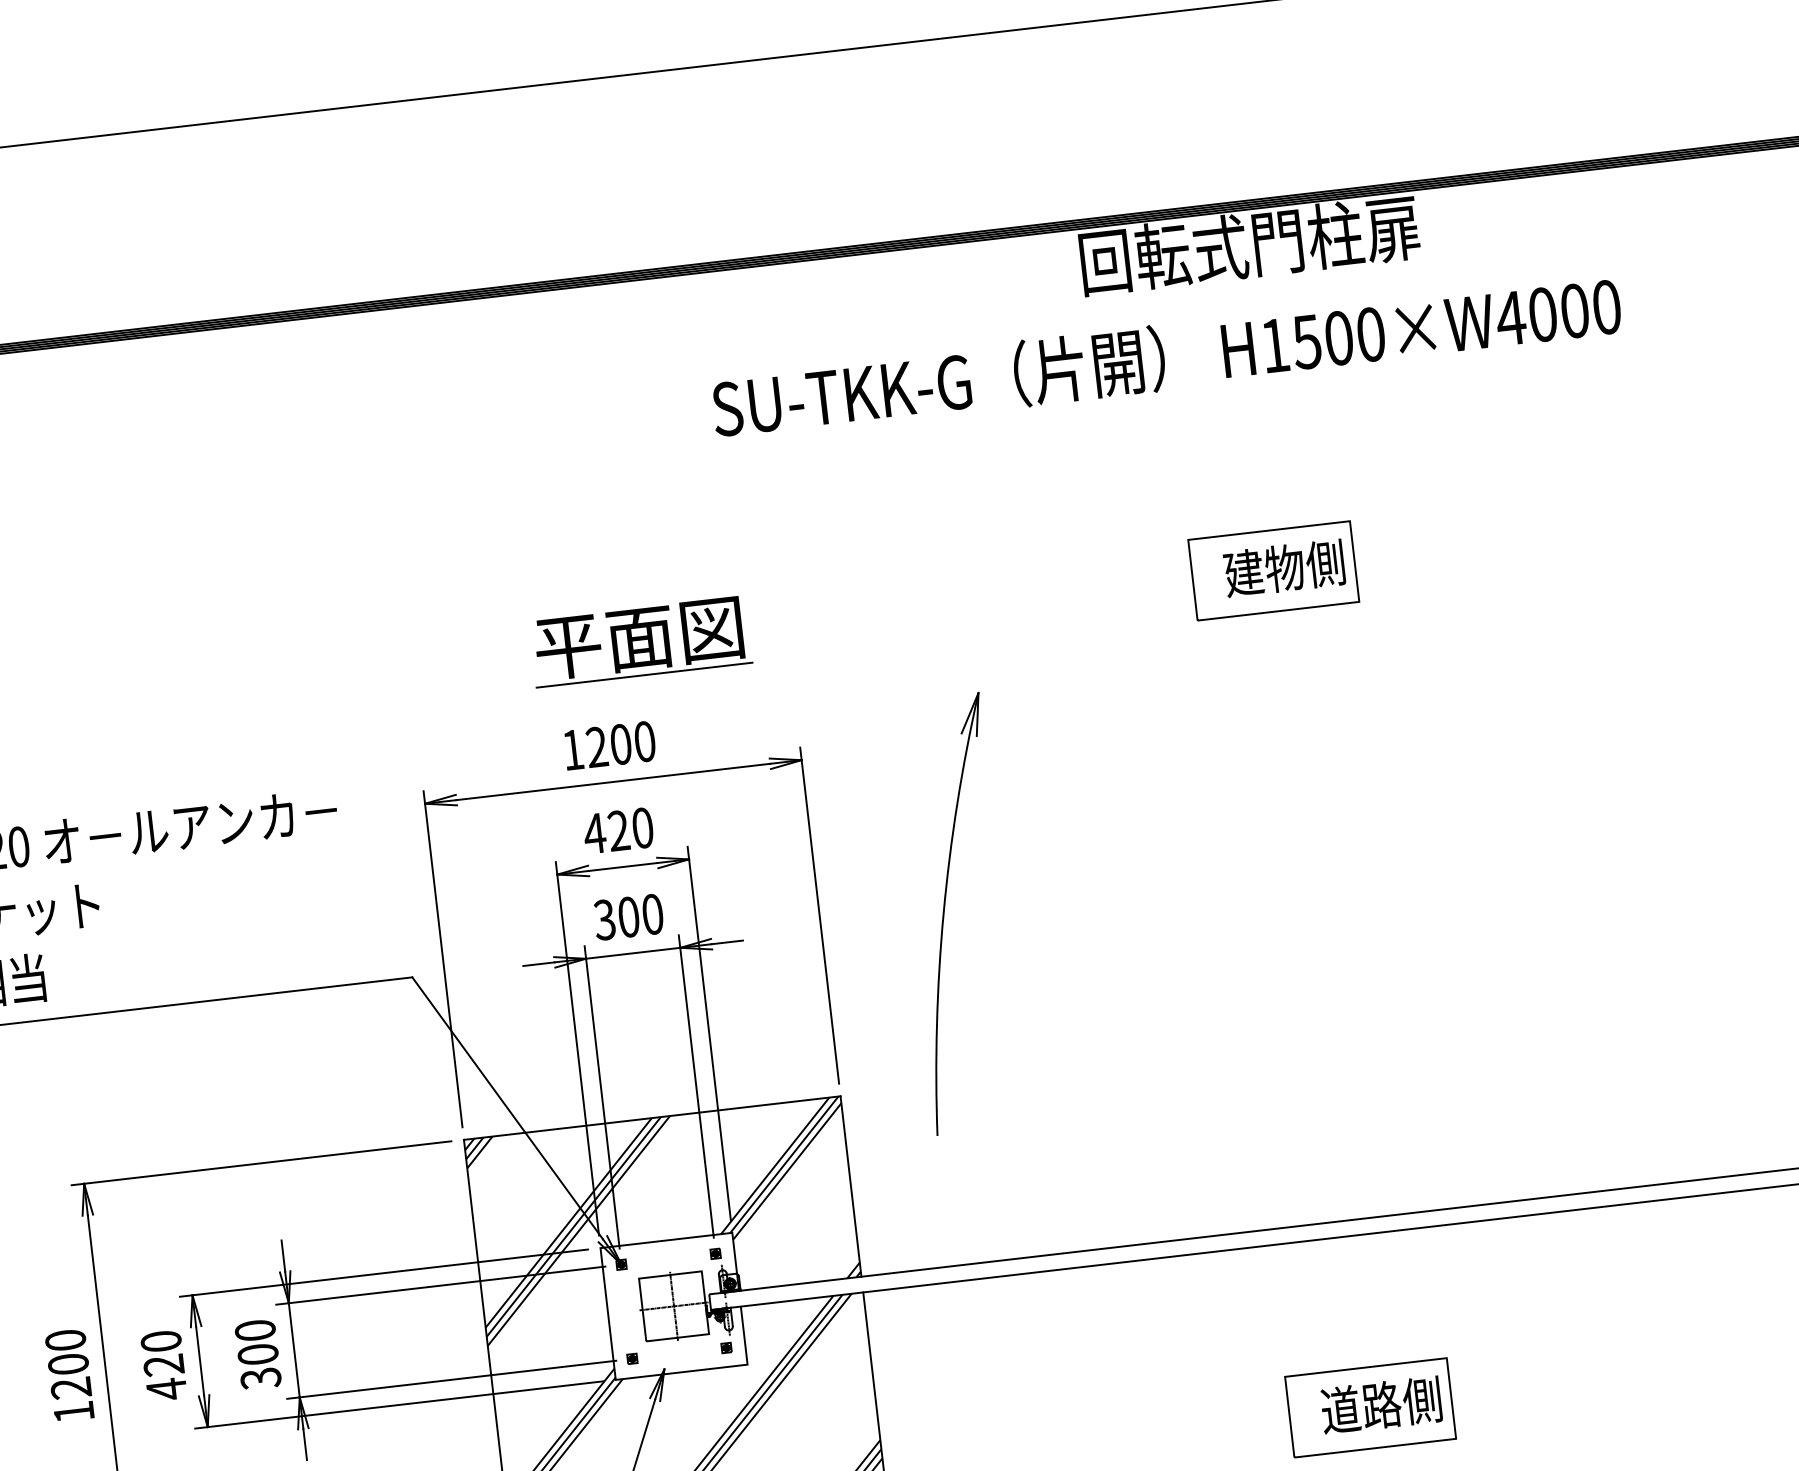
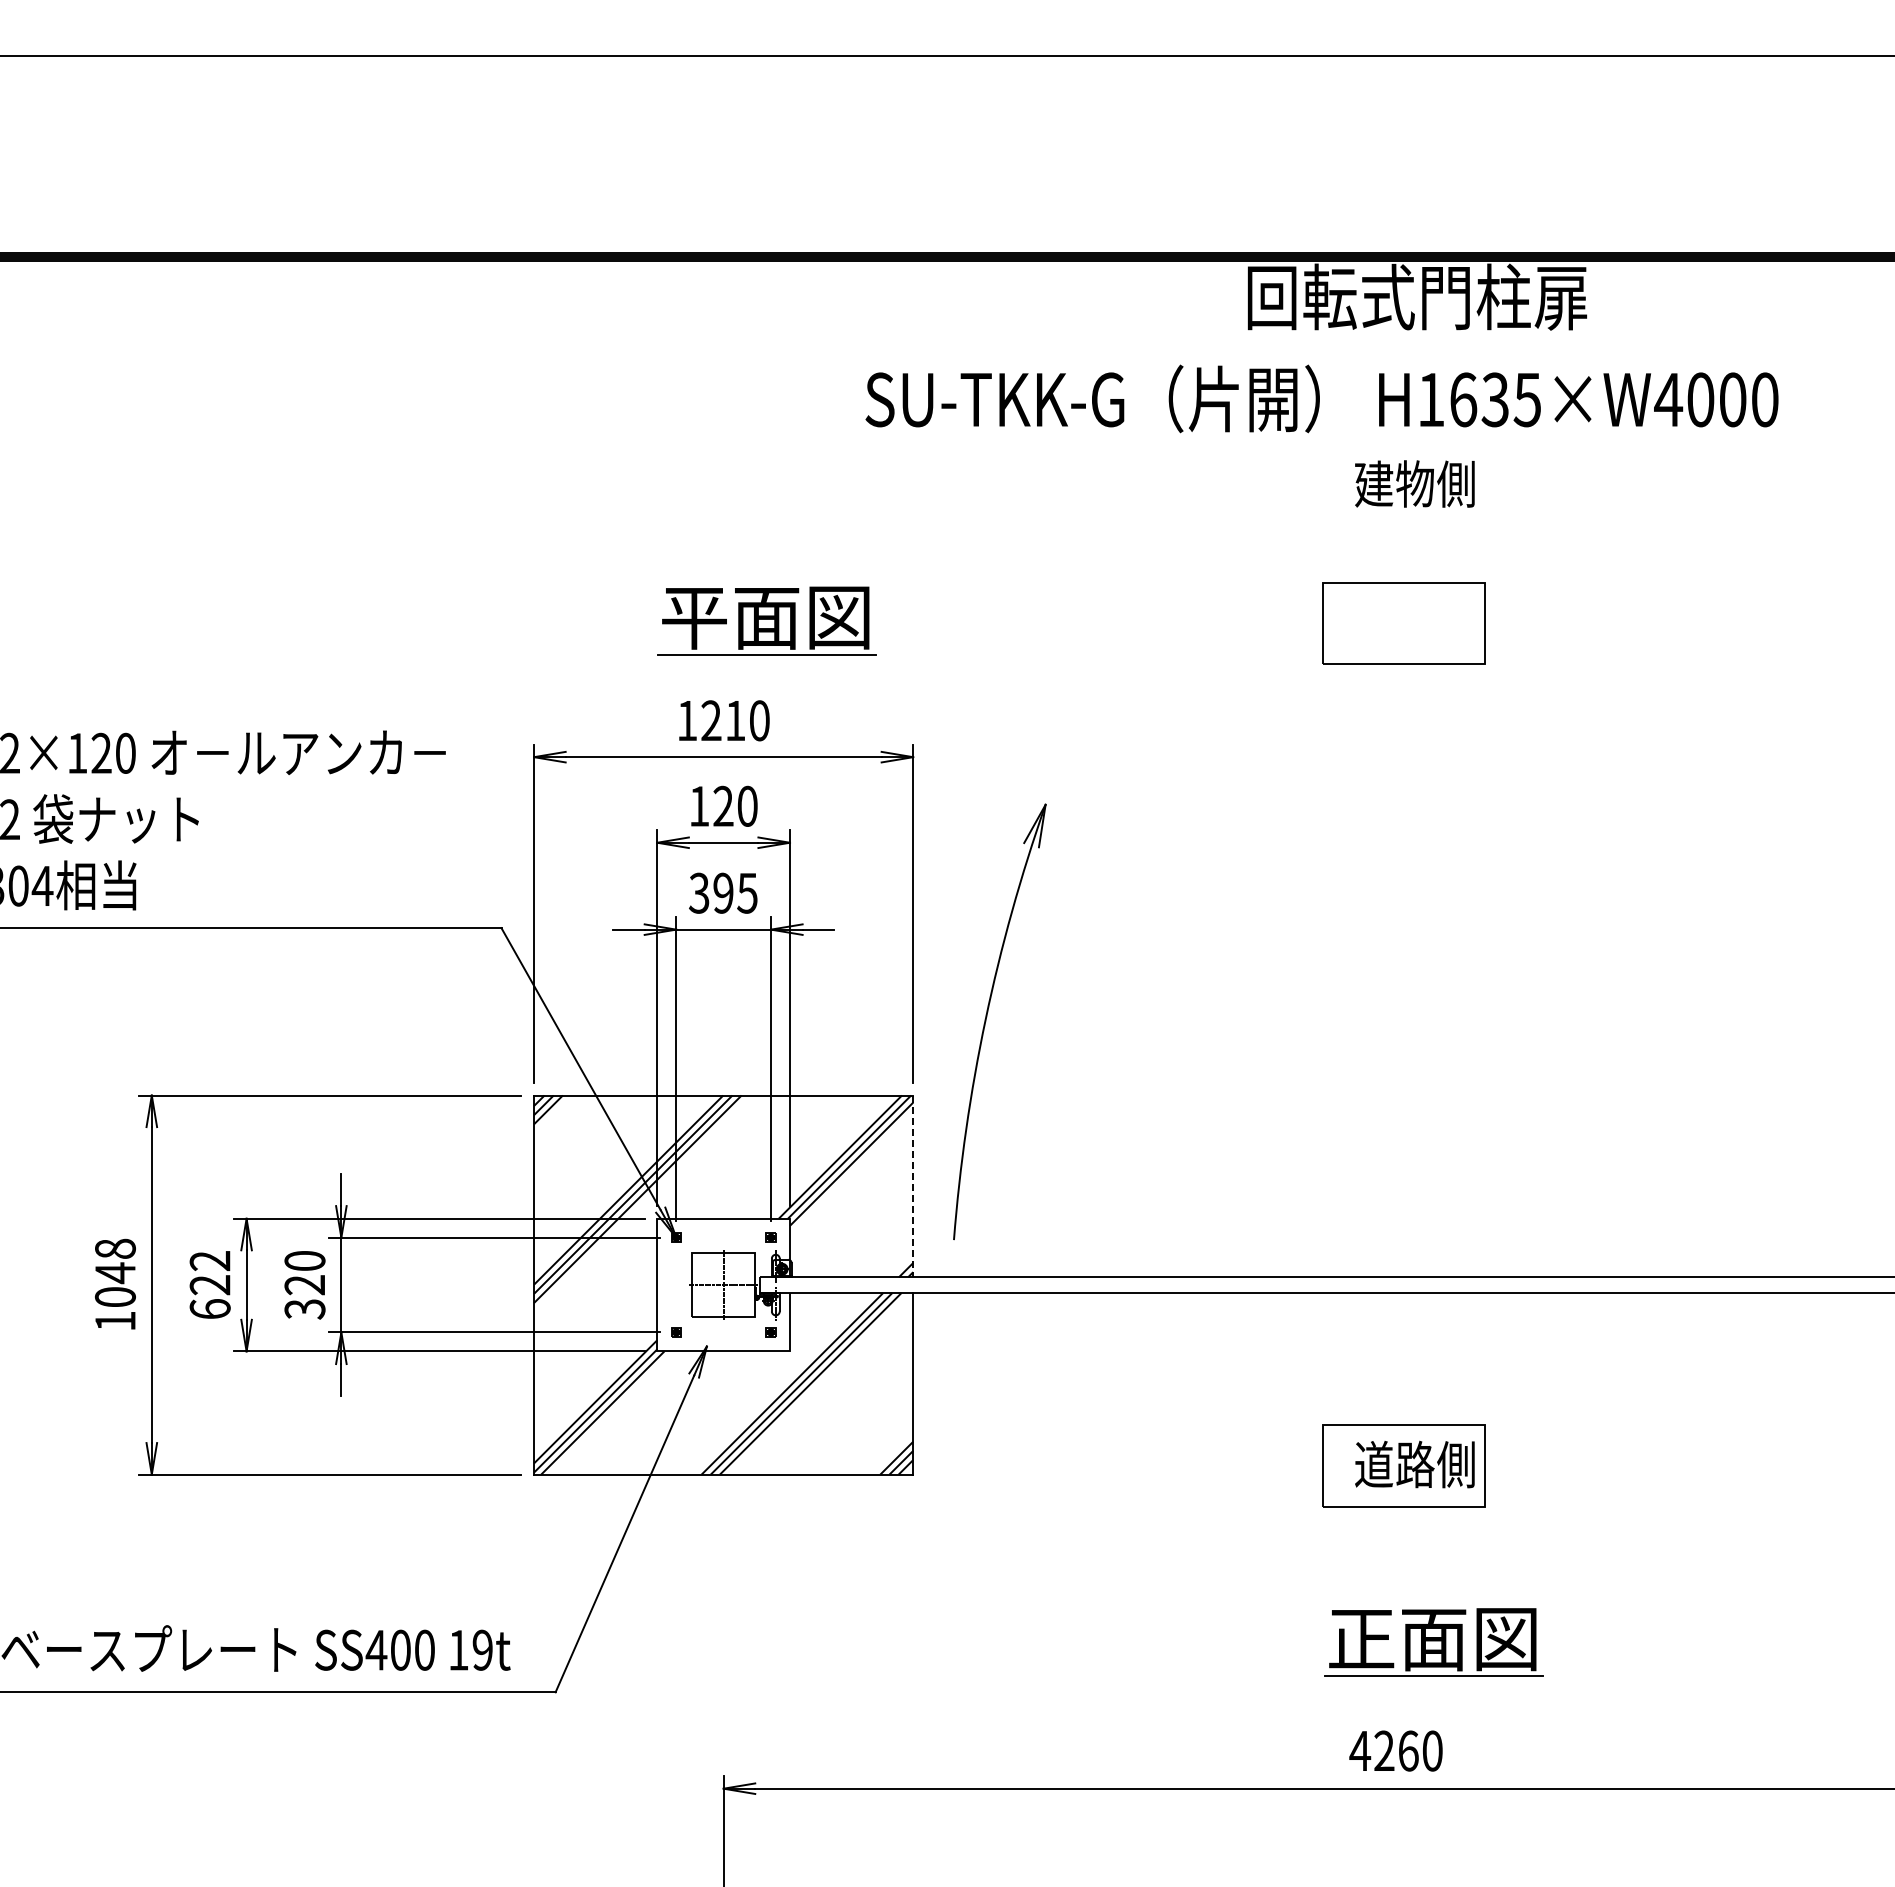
text: (1338, 337) -> (1495, 399), H1500×W4000 -> H1635×W4000
text: (1284, 567) -> (1414, 483), moved
text: (620, 744) -> (735, 720), 1200 -> 1210
text: (595, 833) -> (699, 806), 420 -> 120
part: (945, 911) -> (987, 1017), moved
text: (640, 915) -> (735, 892), 300 -> 395
line: (851, 1186) -> (913, 1186), solid -> dashed
text: (257, 1354) -> (304, 1285), 300 -> 320
text: (67, 1363) -> (114, 1272), 1200 -> 1048
text: (163, 1365) -> (209, 1285), 420 -> 622

